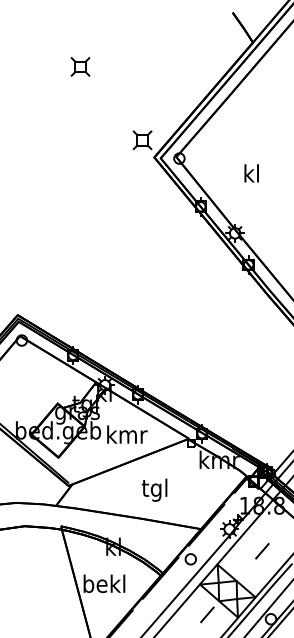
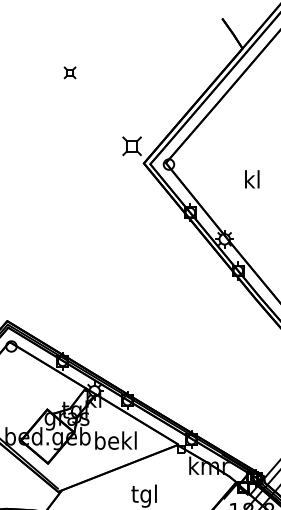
part: (80, 66) -> (70, 72), size x0.6
text: (251, 173) -> (252, 179), moved
text: (126, 434) -> (116, 440), kmr -> bekl

